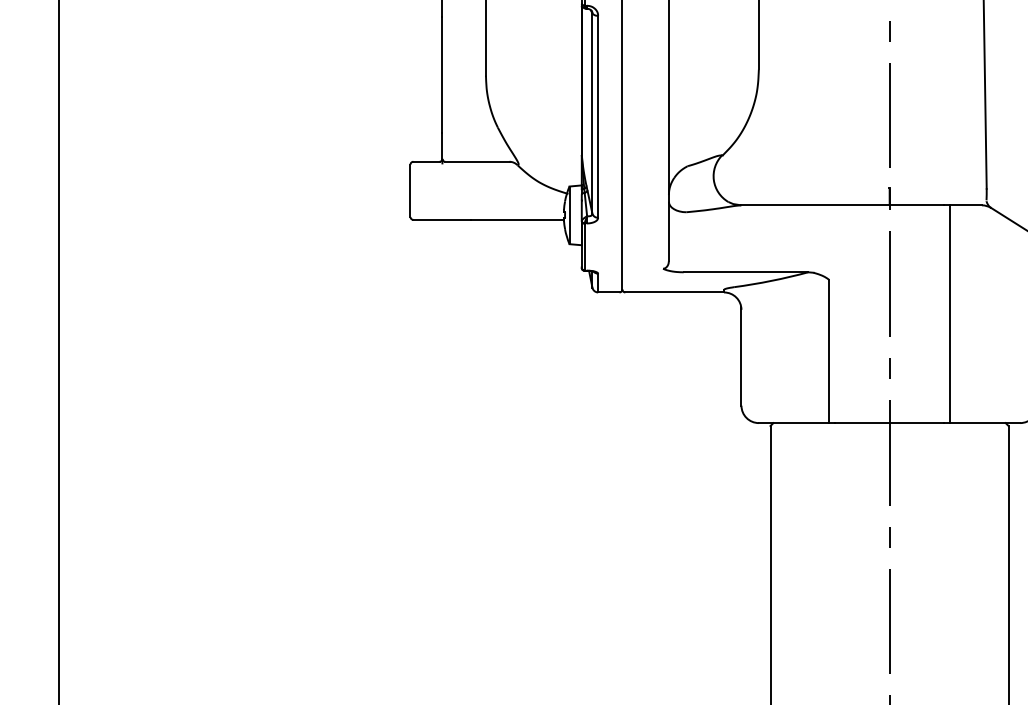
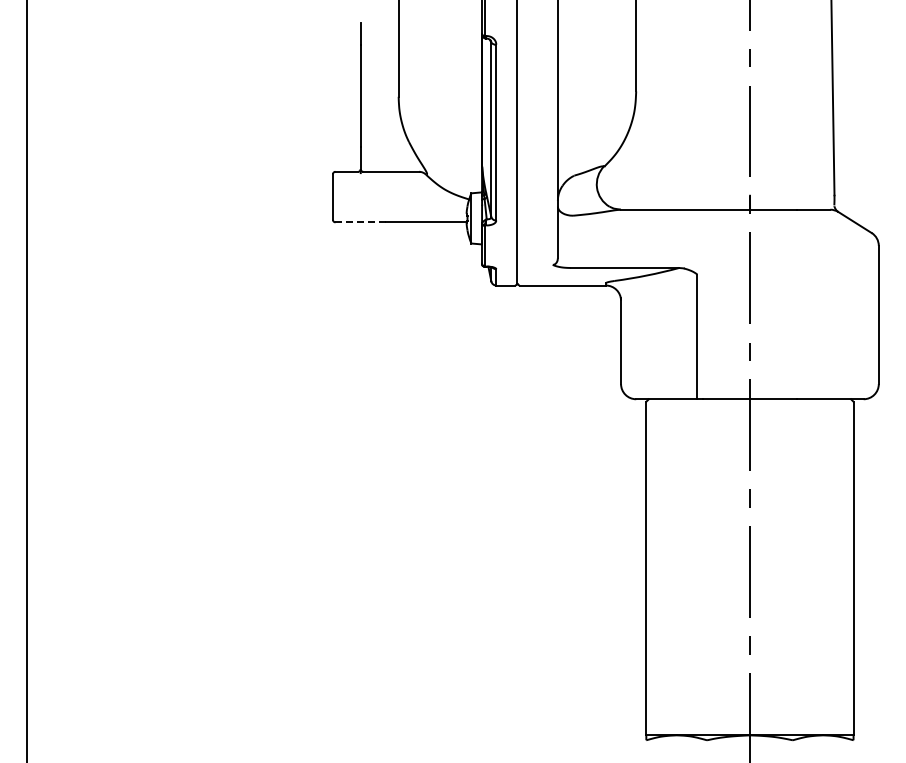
line: (442, 220) -> (360, 222), solid -> dashed
line: (949, 314) -> (802, 304), removed

